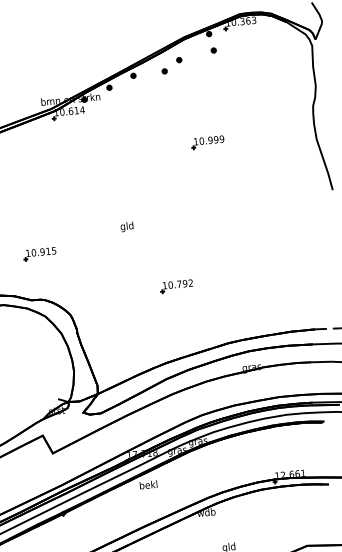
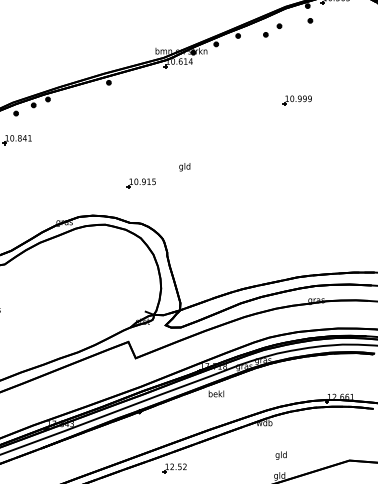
text: (126, 227) -> (184, 167), moved
part: (176, 286) -> (257, 223), removed

